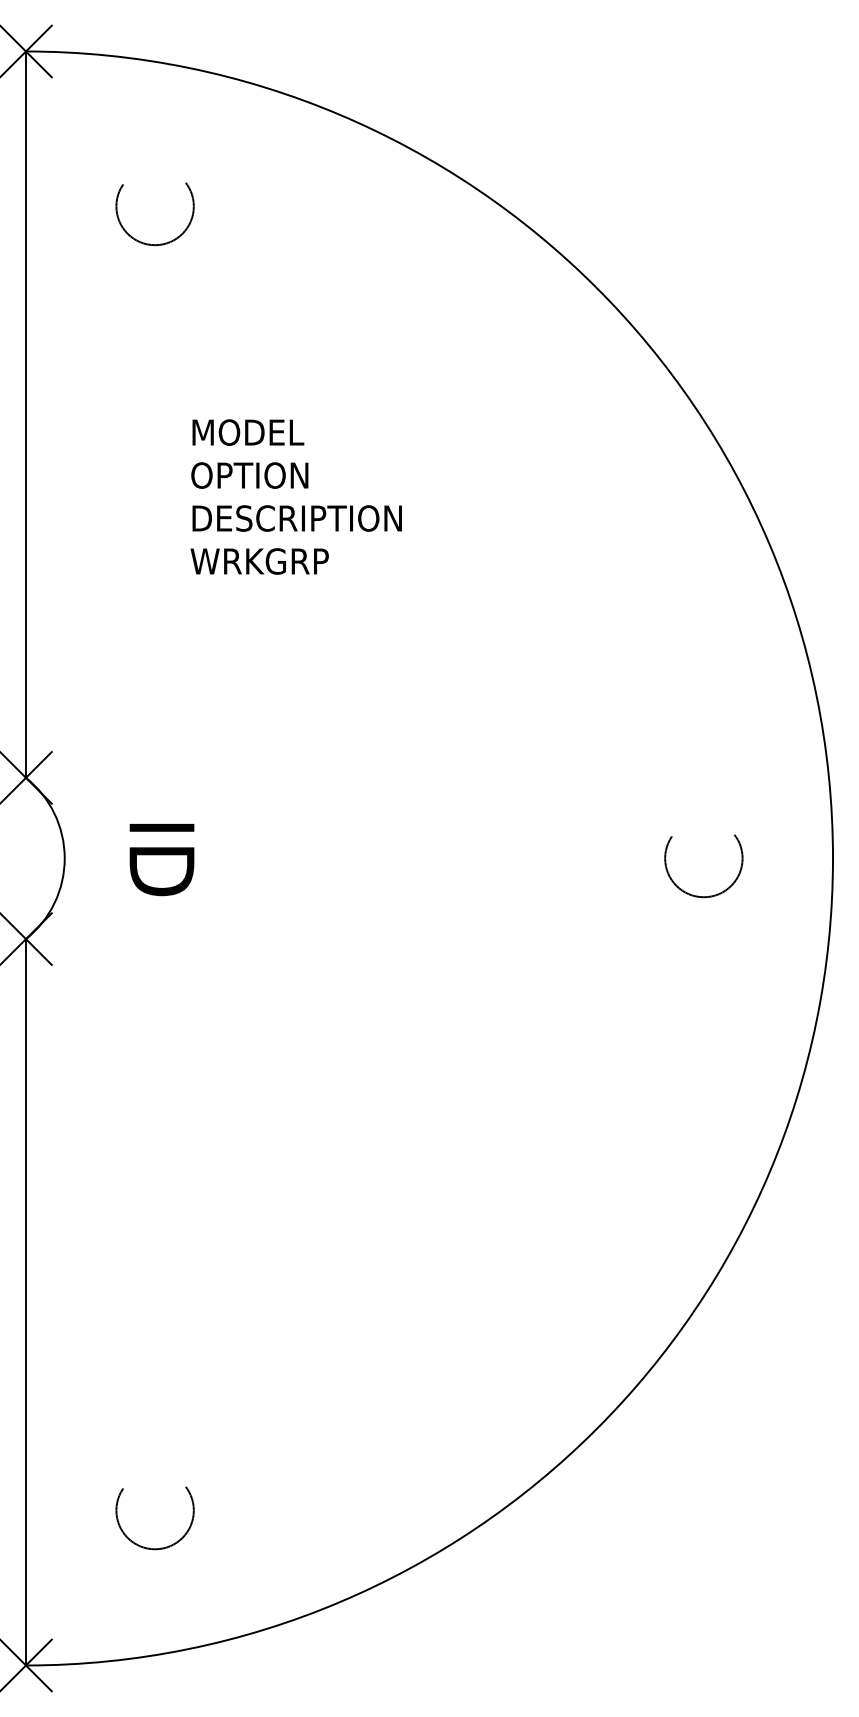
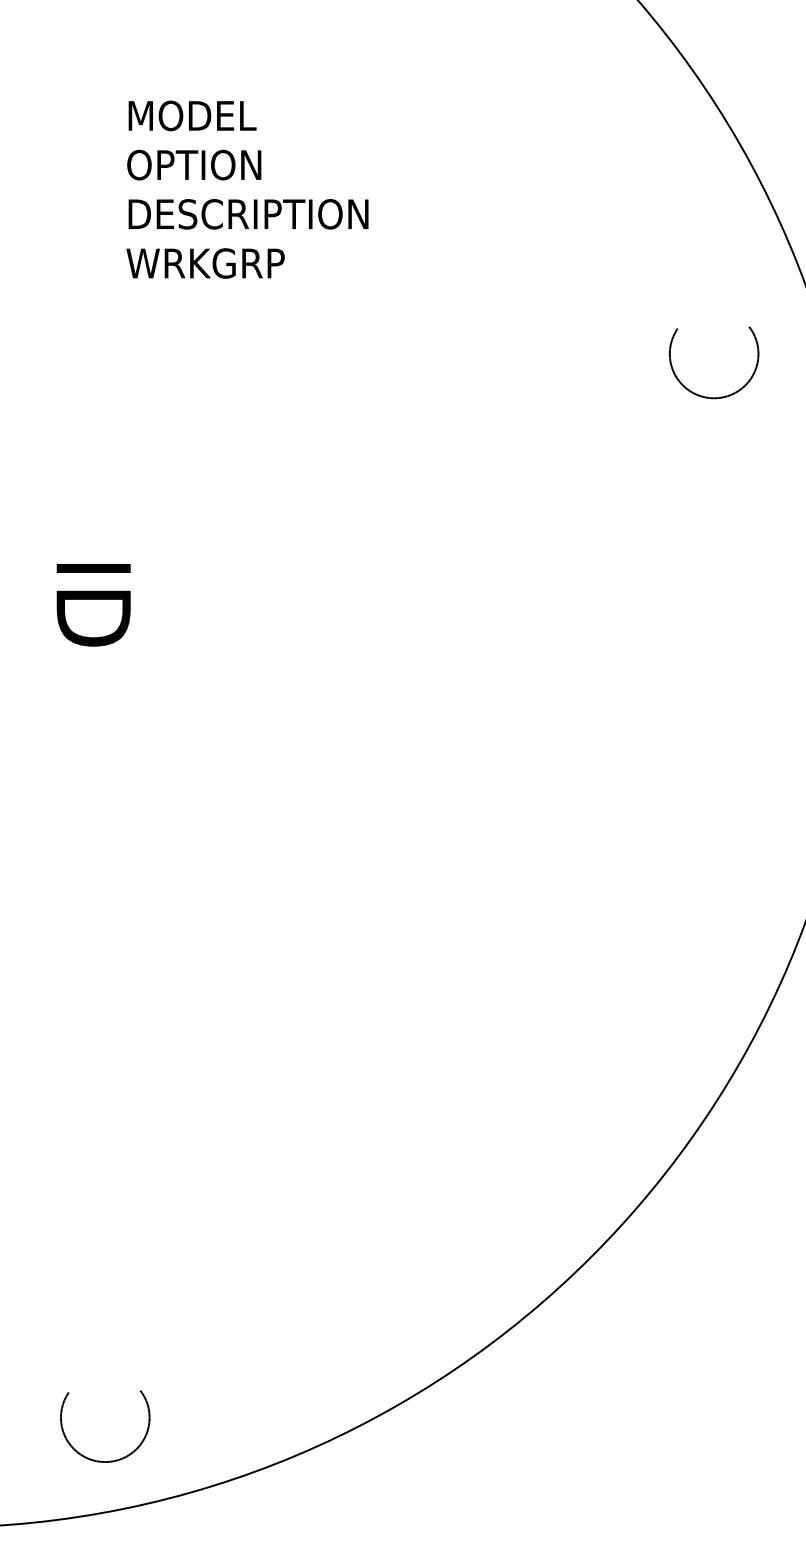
circle: (703, 866) -> (713, 363), moved
circle: (154, 1518) -> (104, 1426), moved

